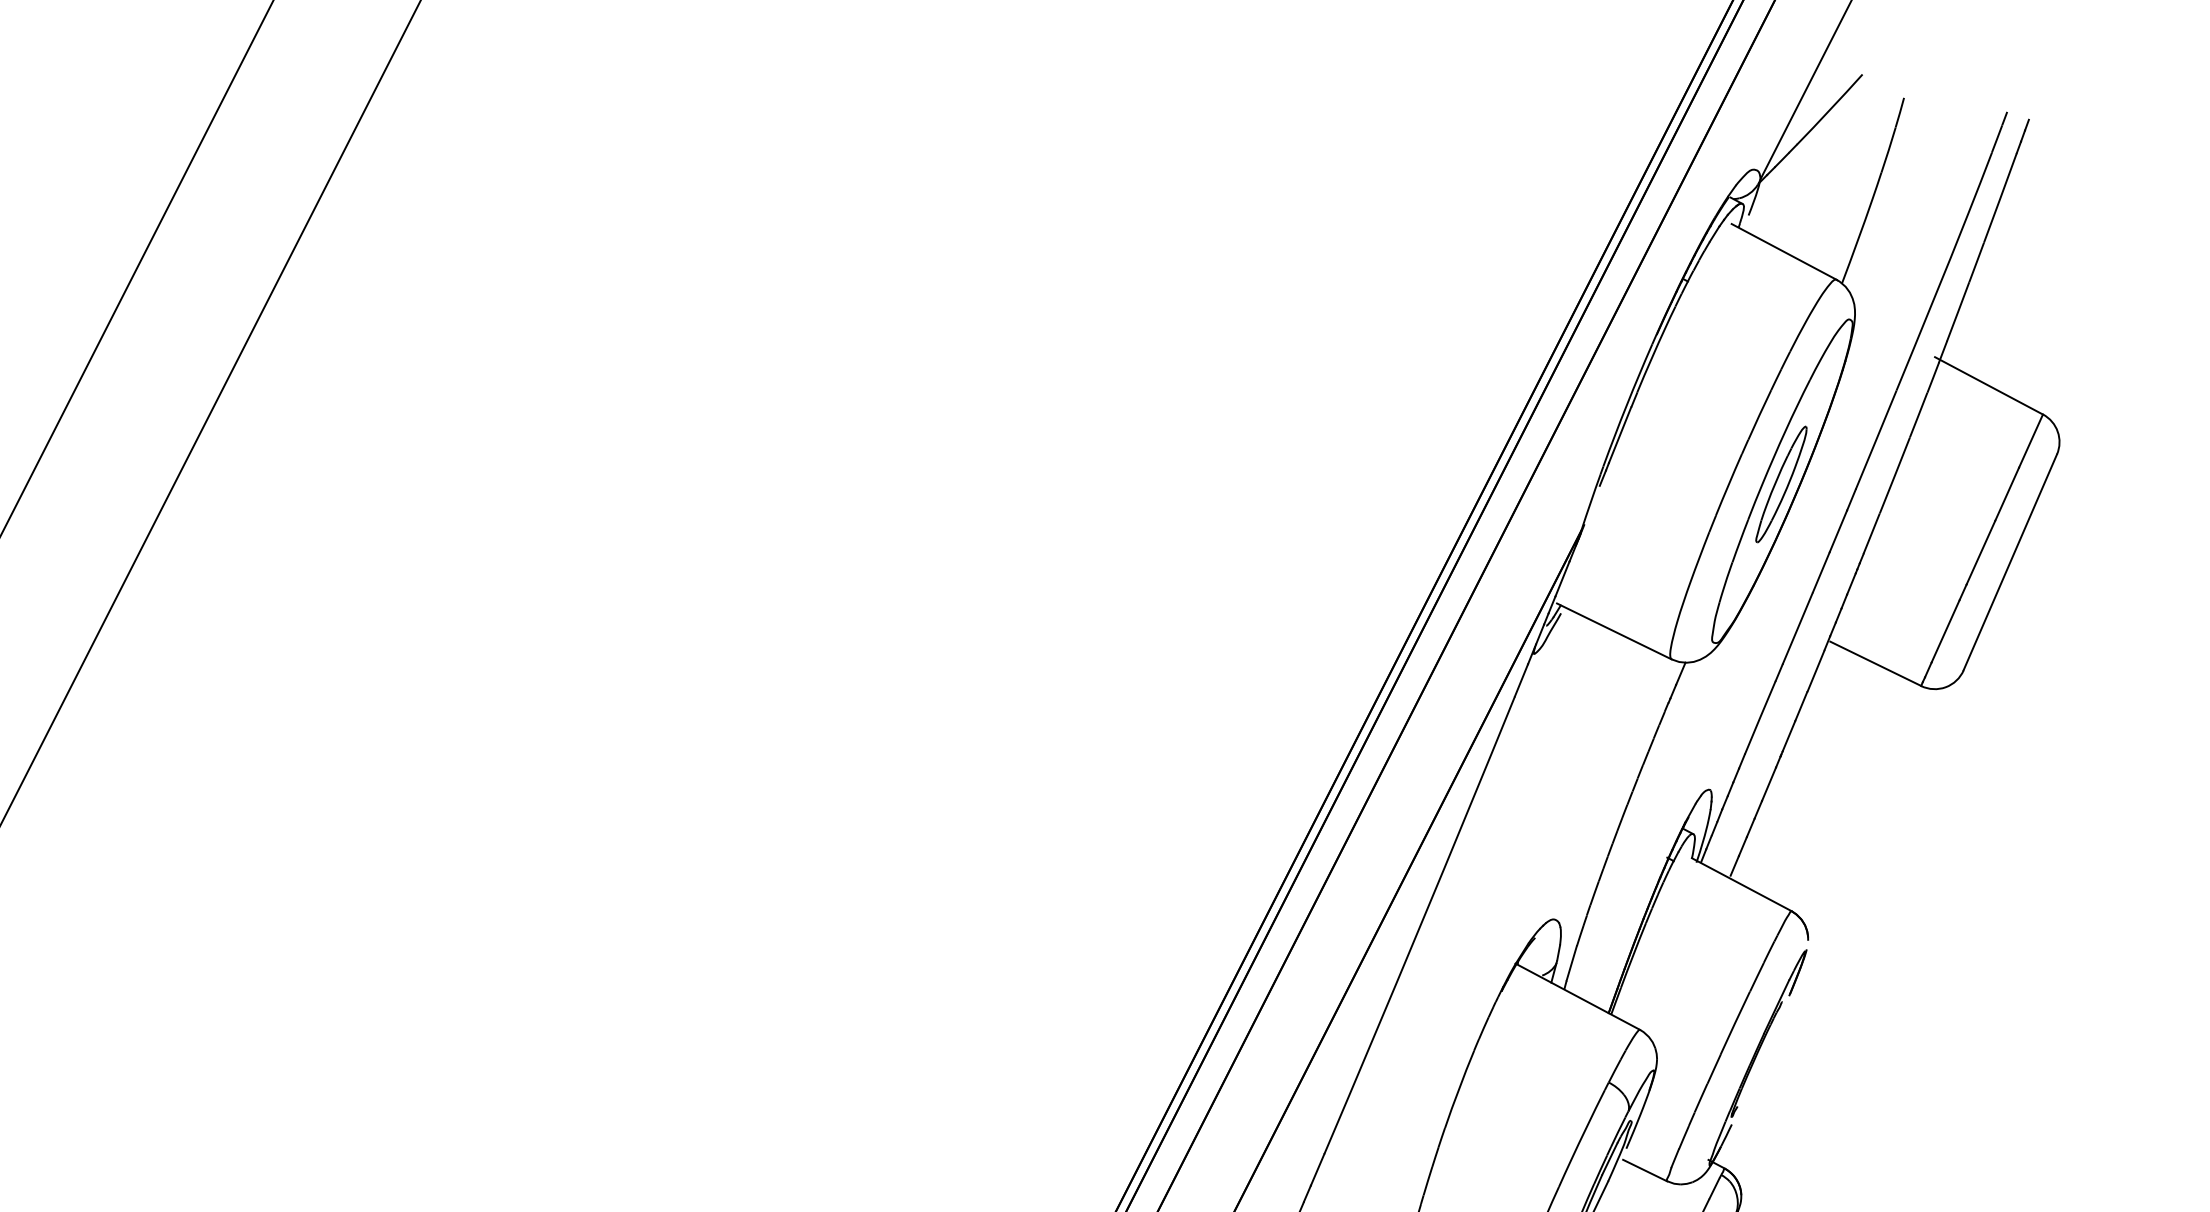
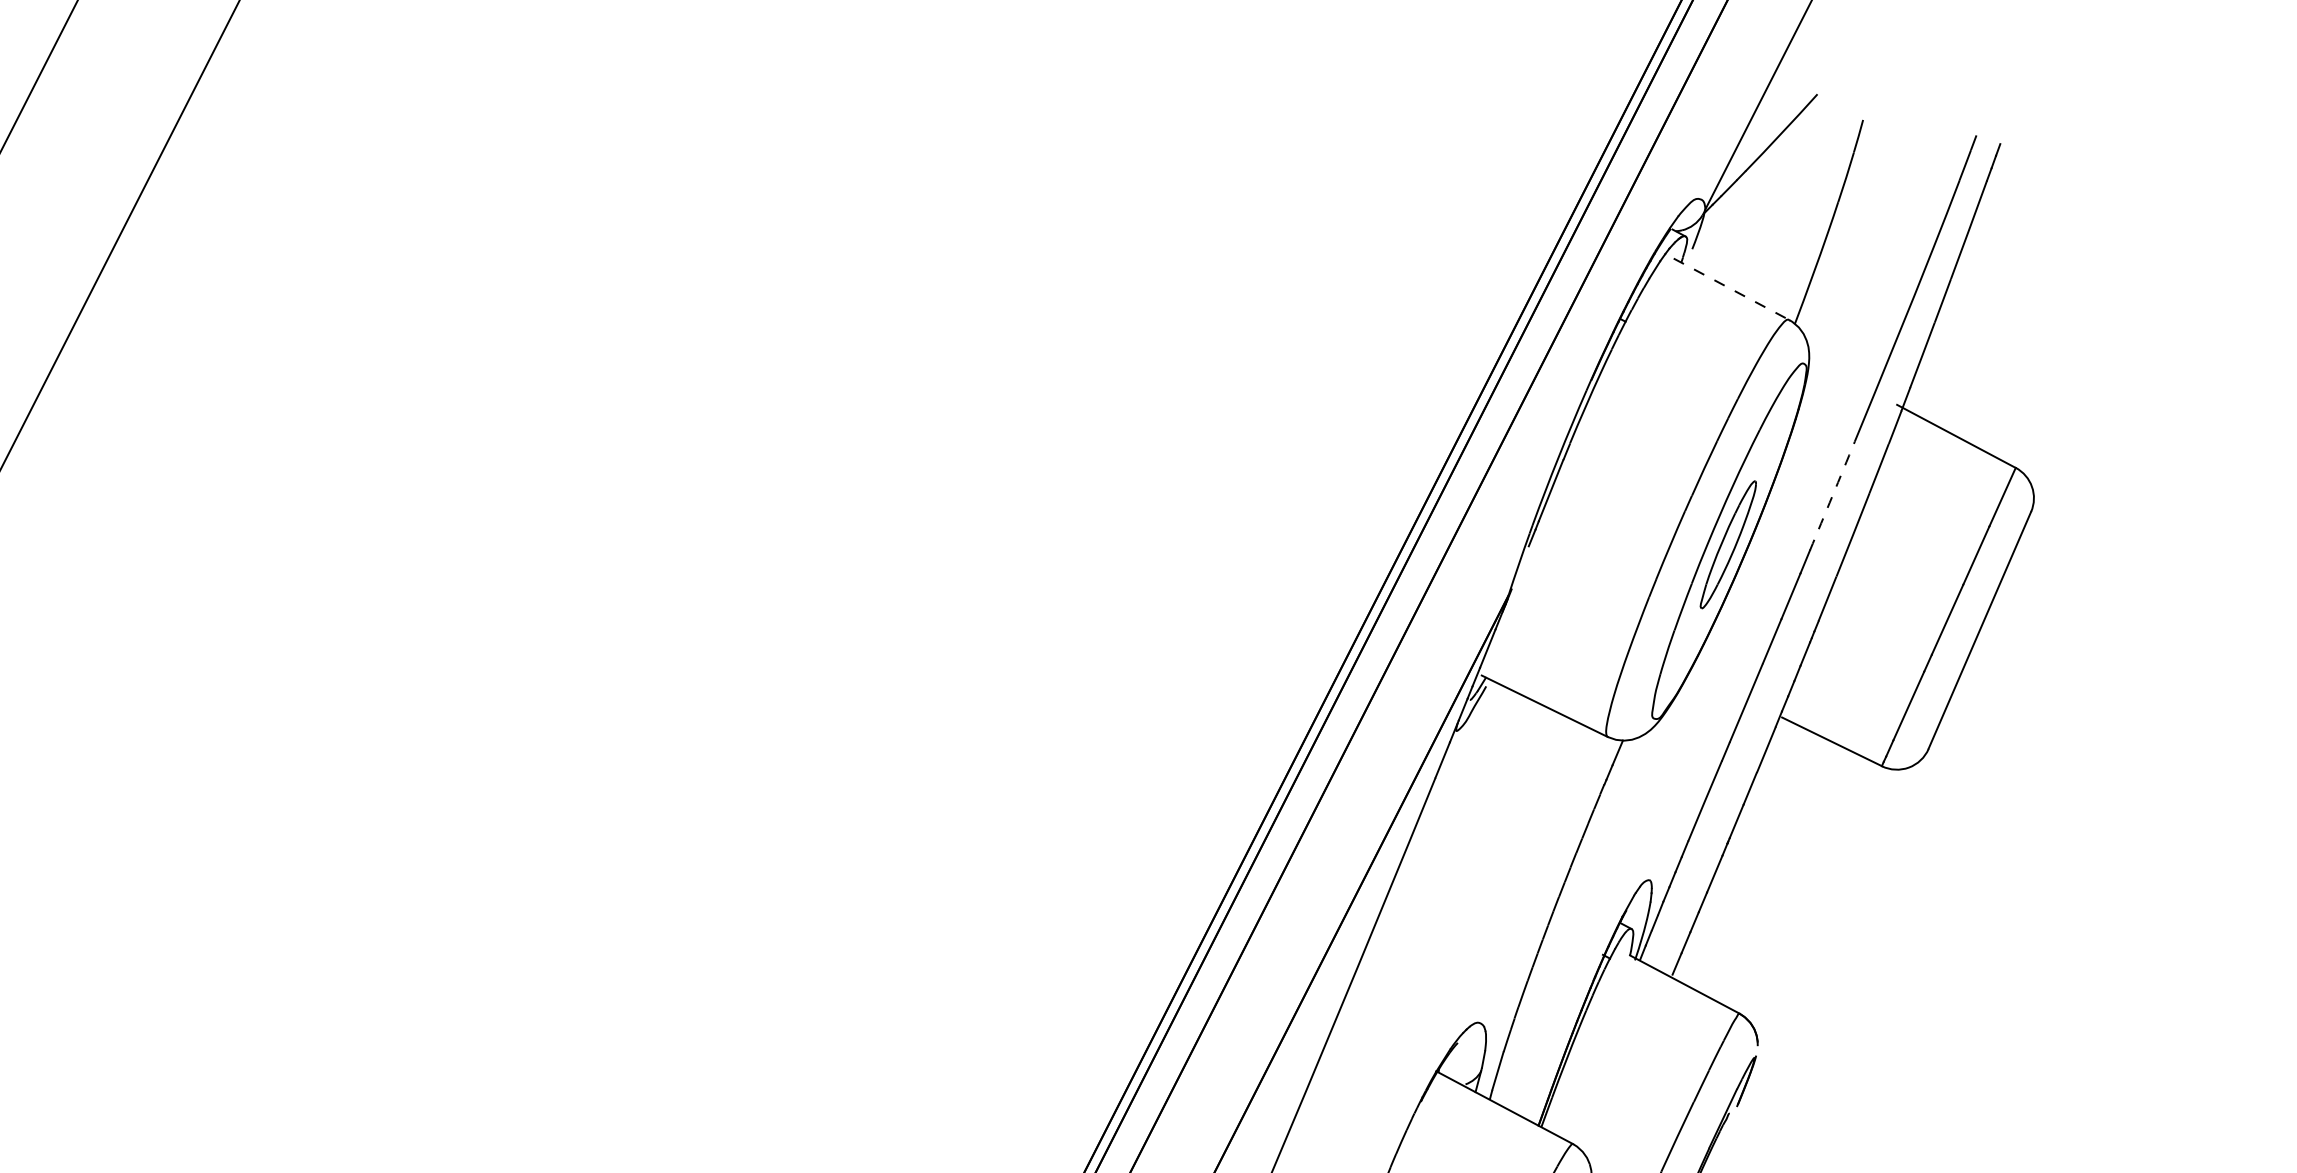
line: (1784, 252) -> (1731, 289), solid -> dashed
arc: (1876, 440) -> (1832, 496), solid -> dashed

